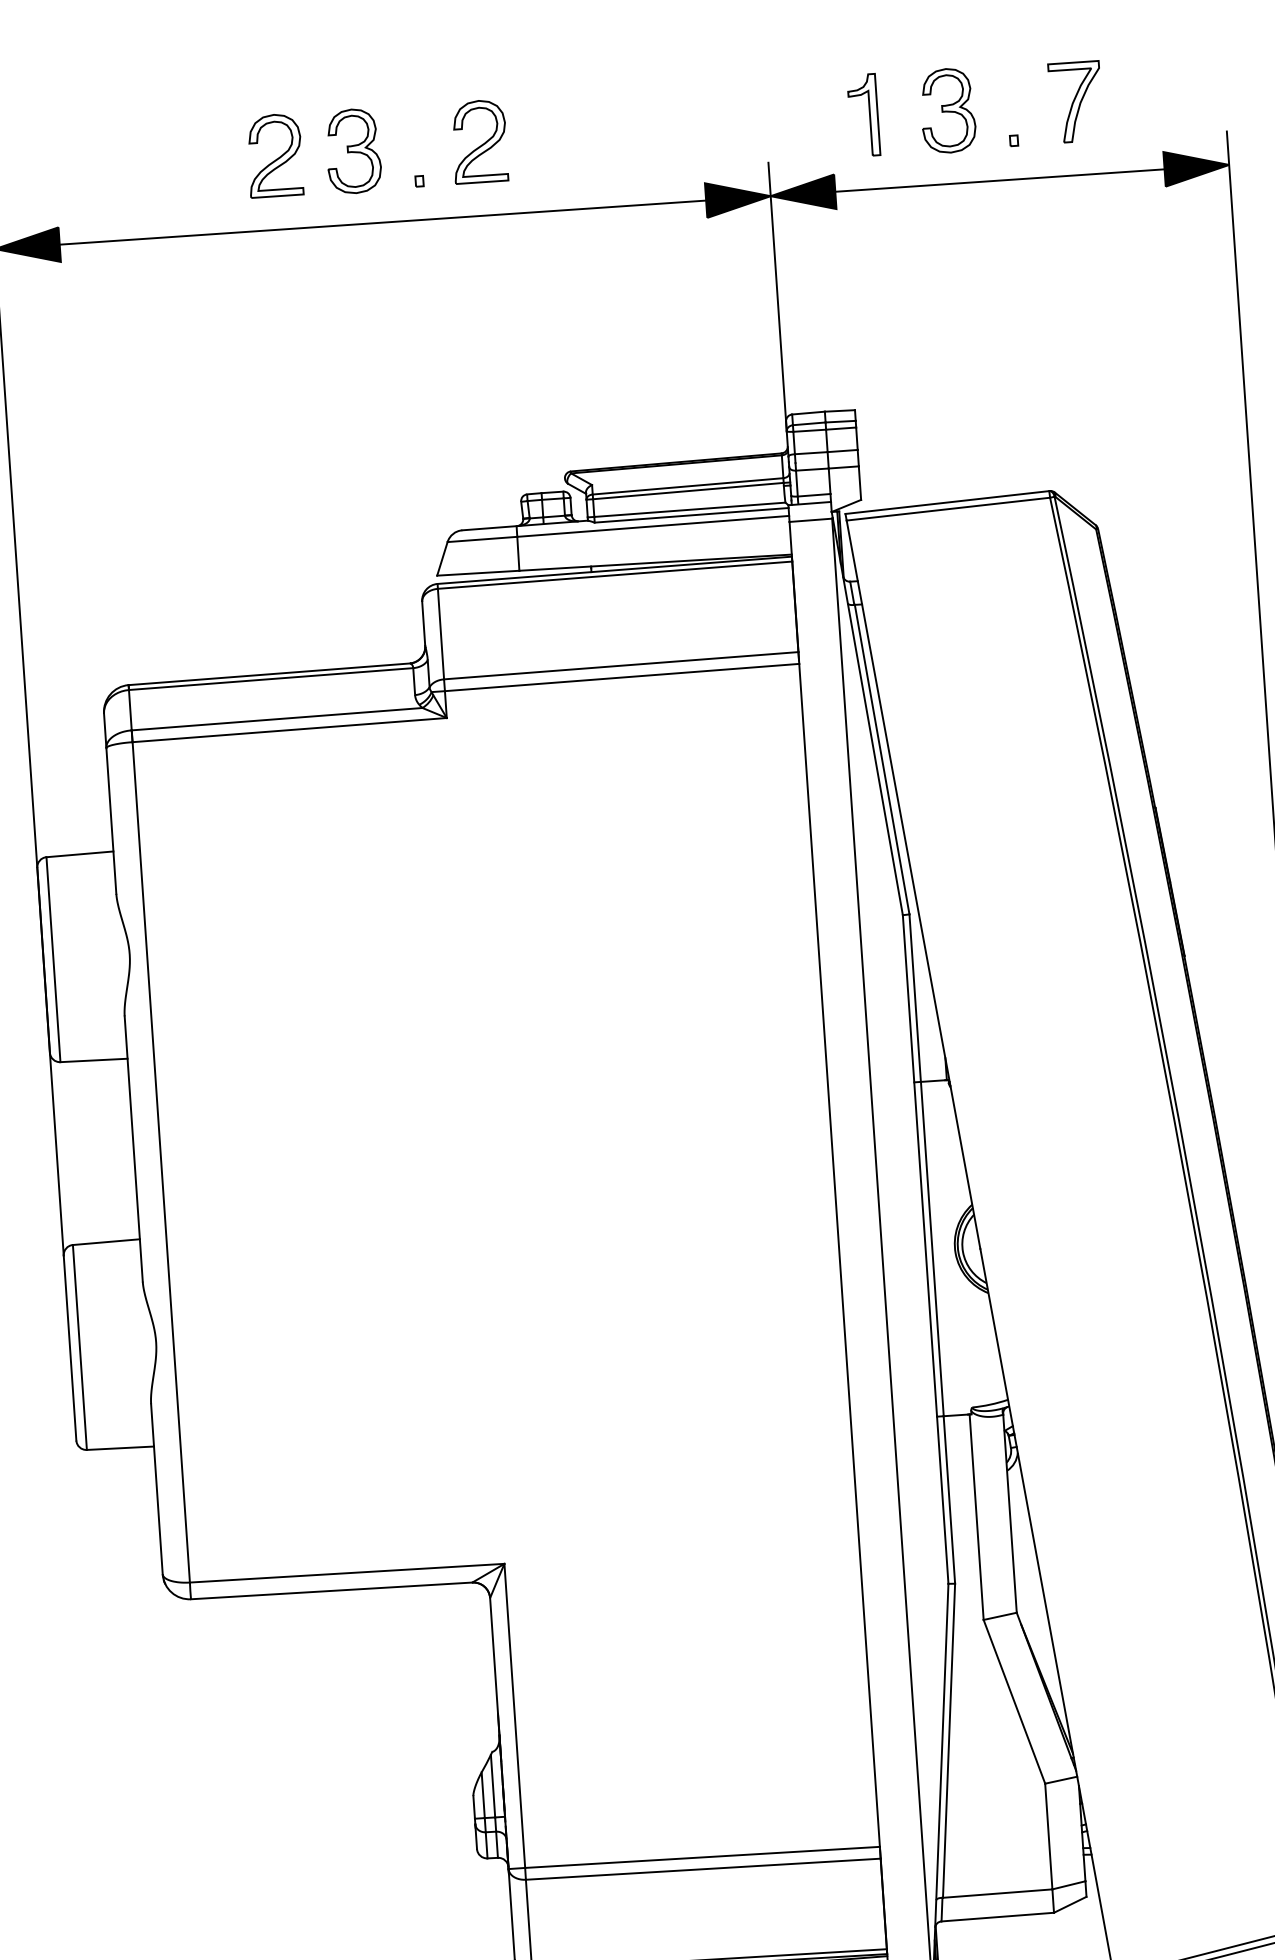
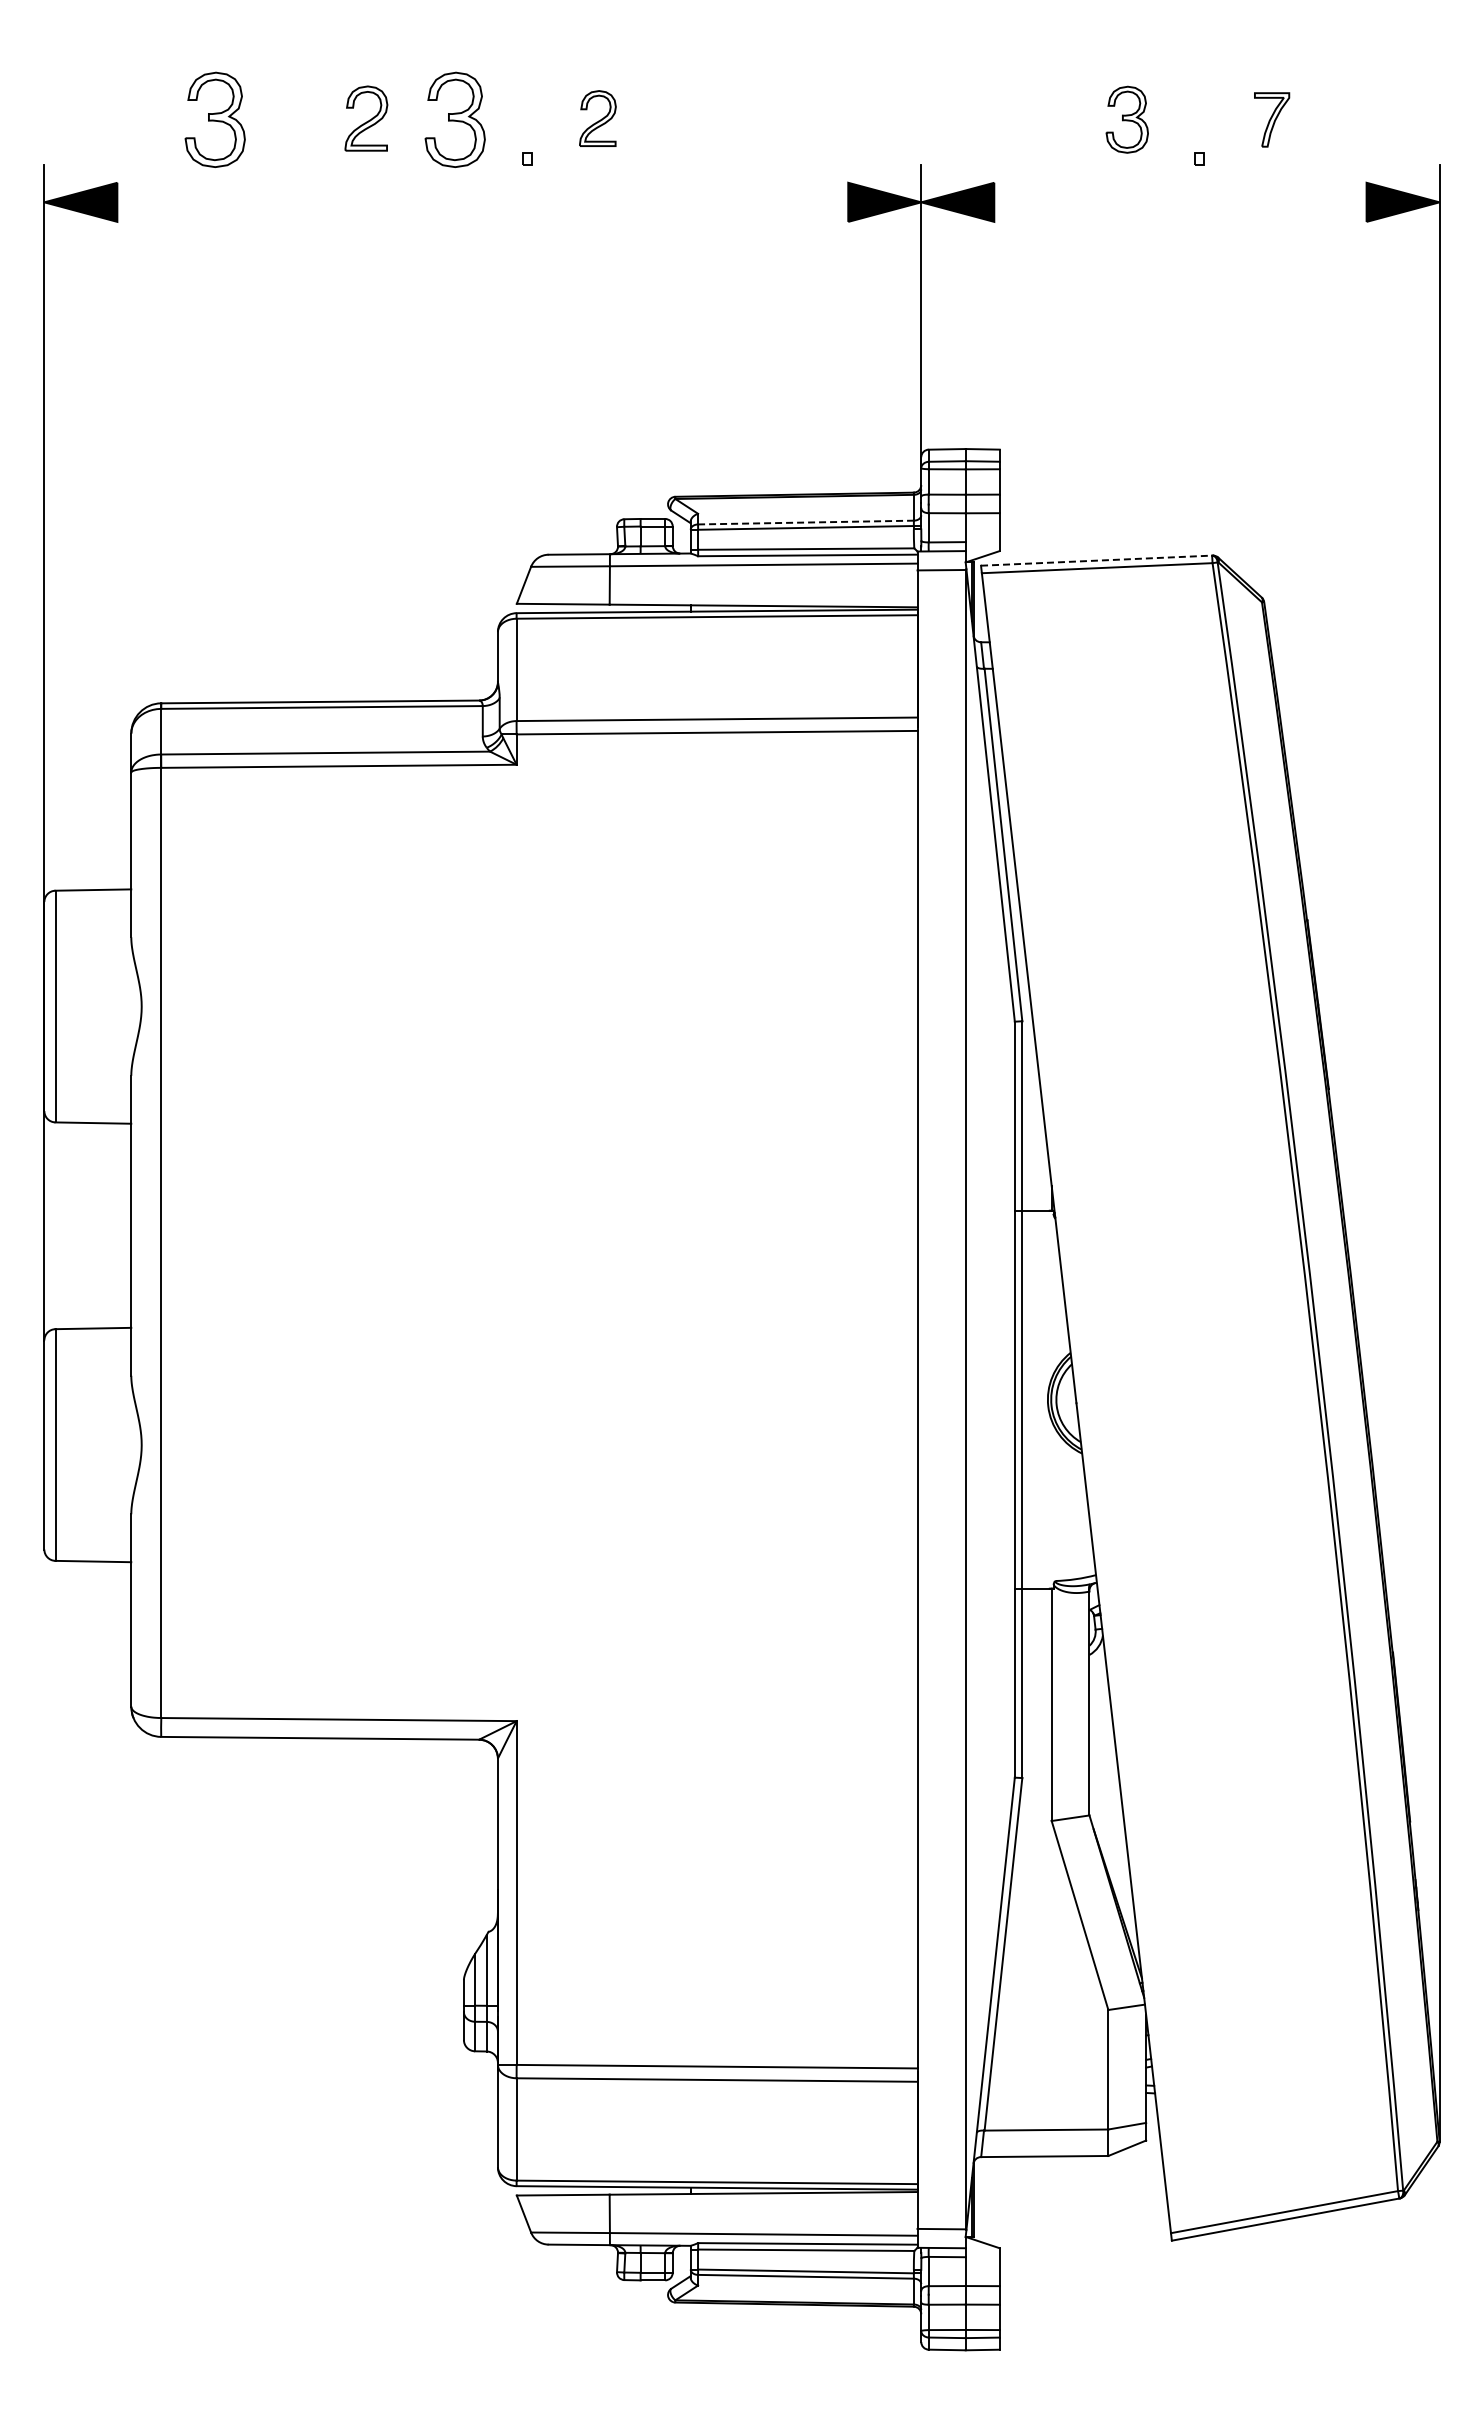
part: (1075, 101) -> (1271, 119), size x0.6
part: (947, 110) -> (1126, 119), size x0.7
part: (869, 114) -> (1038, 118), removed
part: (479, 141) -> (597, 118), size x0.6
part: (274, 155) -> (366, 118), size x0.7
part: (140, 165) -> (214, 119), added
line: (1000, 180) -> (1180, 202), removed
line: (382, 222) -> (482, 202), removed
line: (687, 486) -> (805, 522), solid -> dashed
line: (947, 502) -> (1096, 560), solid -> dashed

